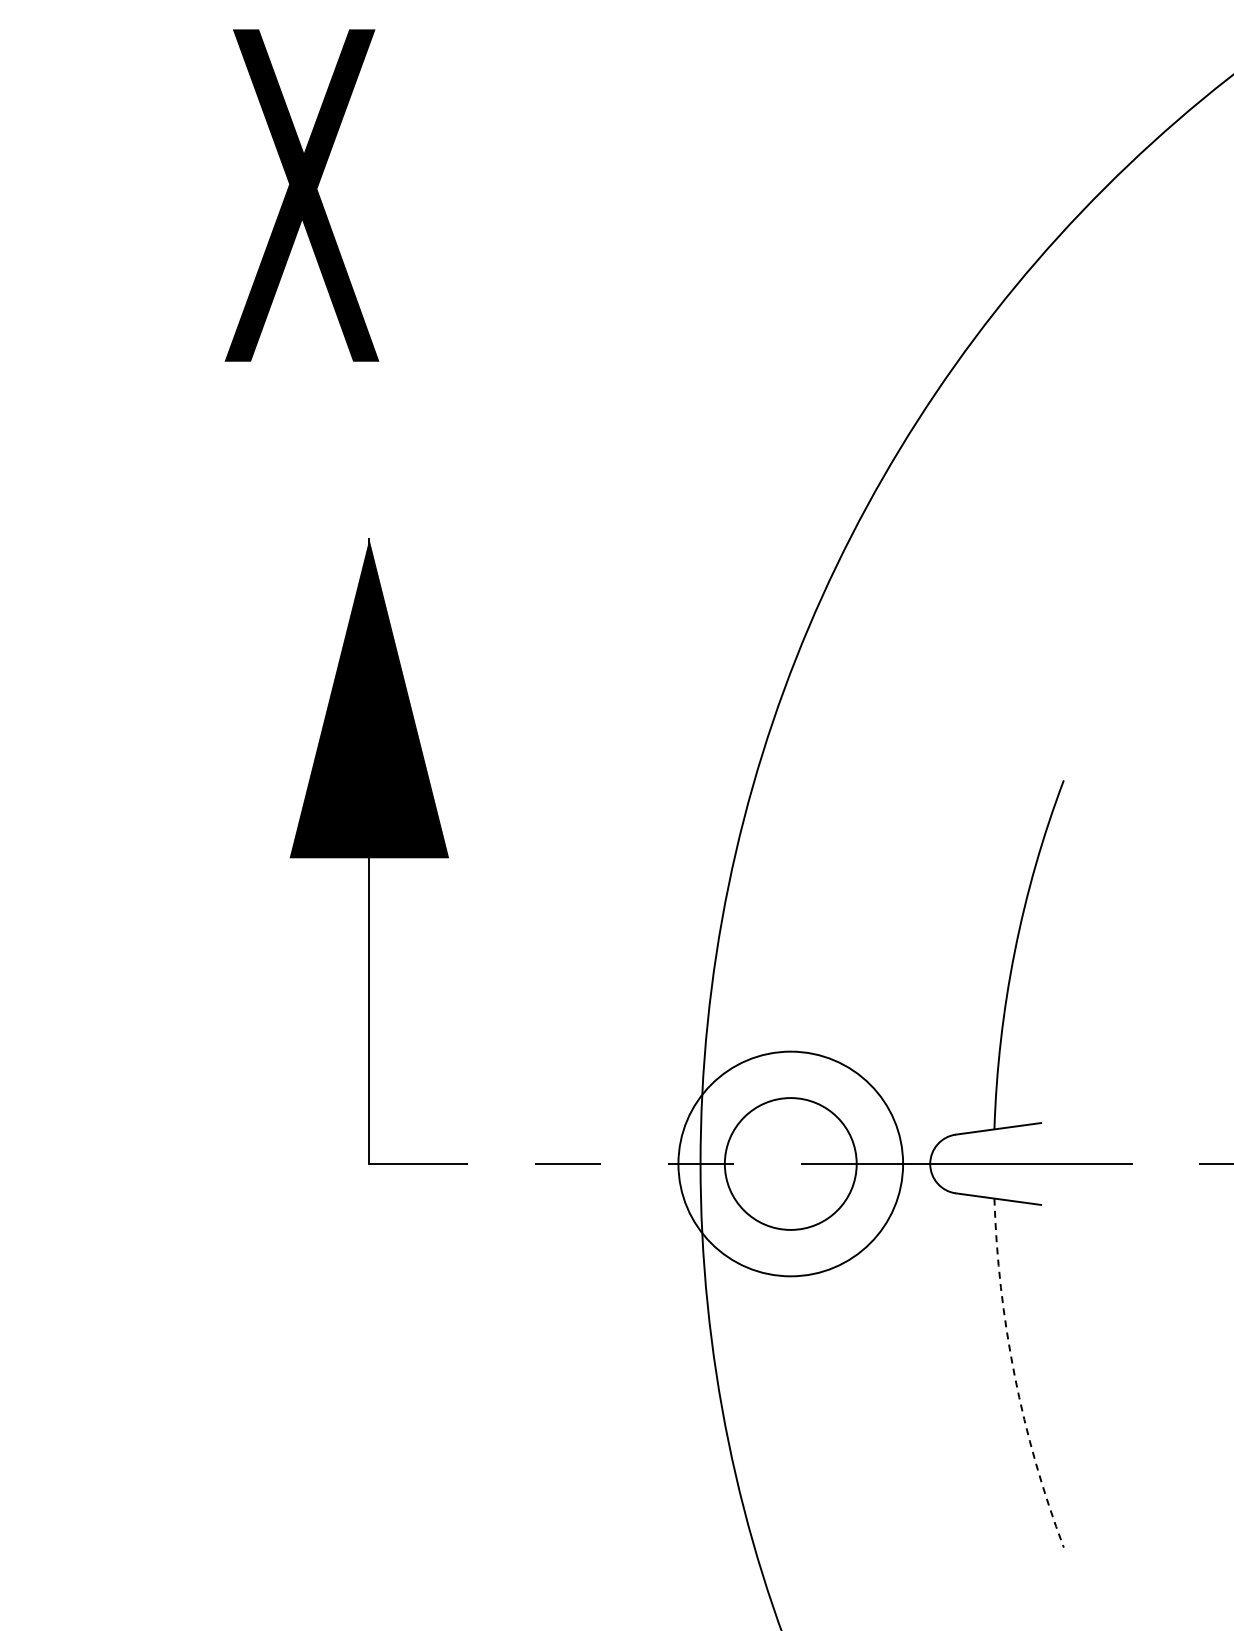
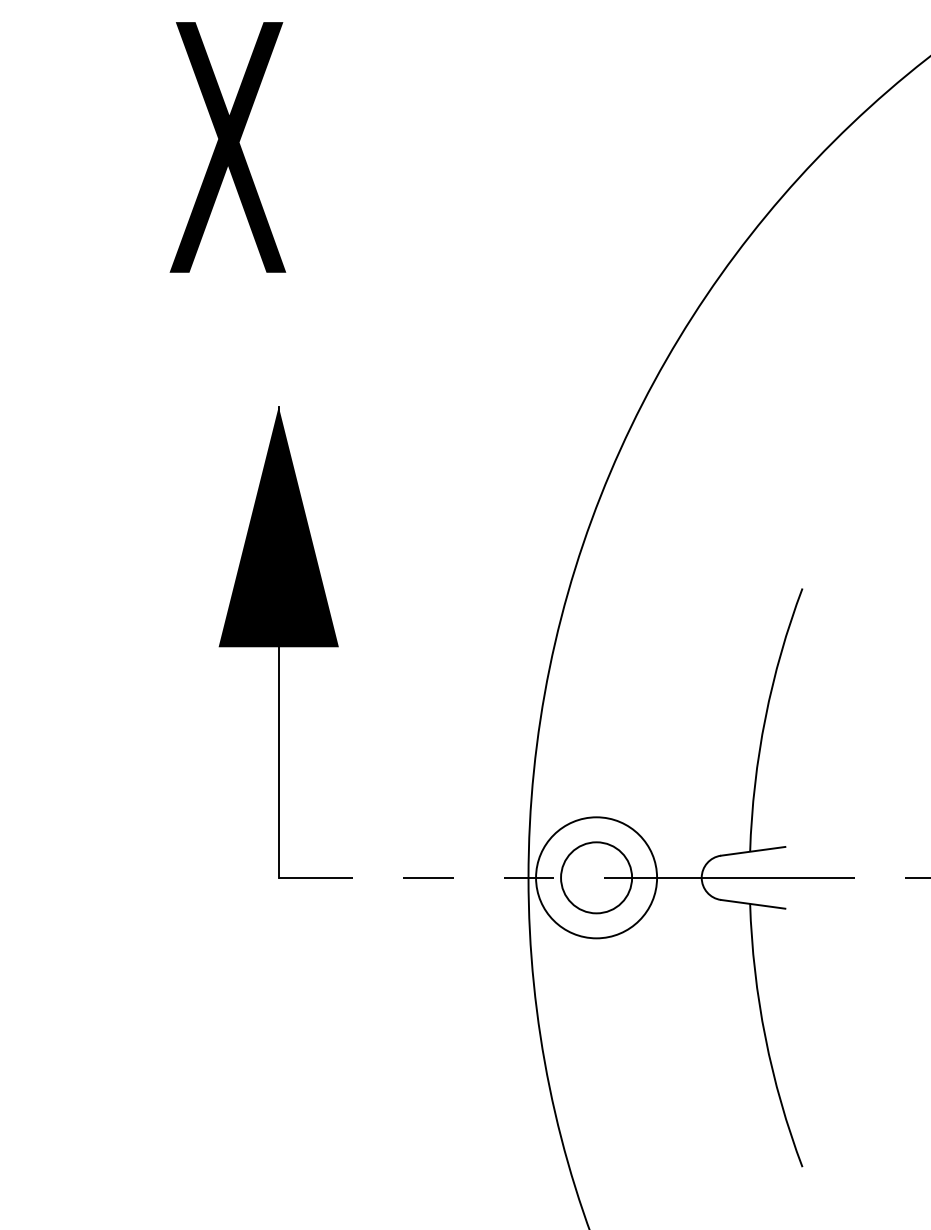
circle: (790, 1163) -> (596, 877), size x0.71
circle: (790, 1163) -> (596, 877), size x0.71
arc: (1014, 1375) -> (765, 1037), dashed -> solid

